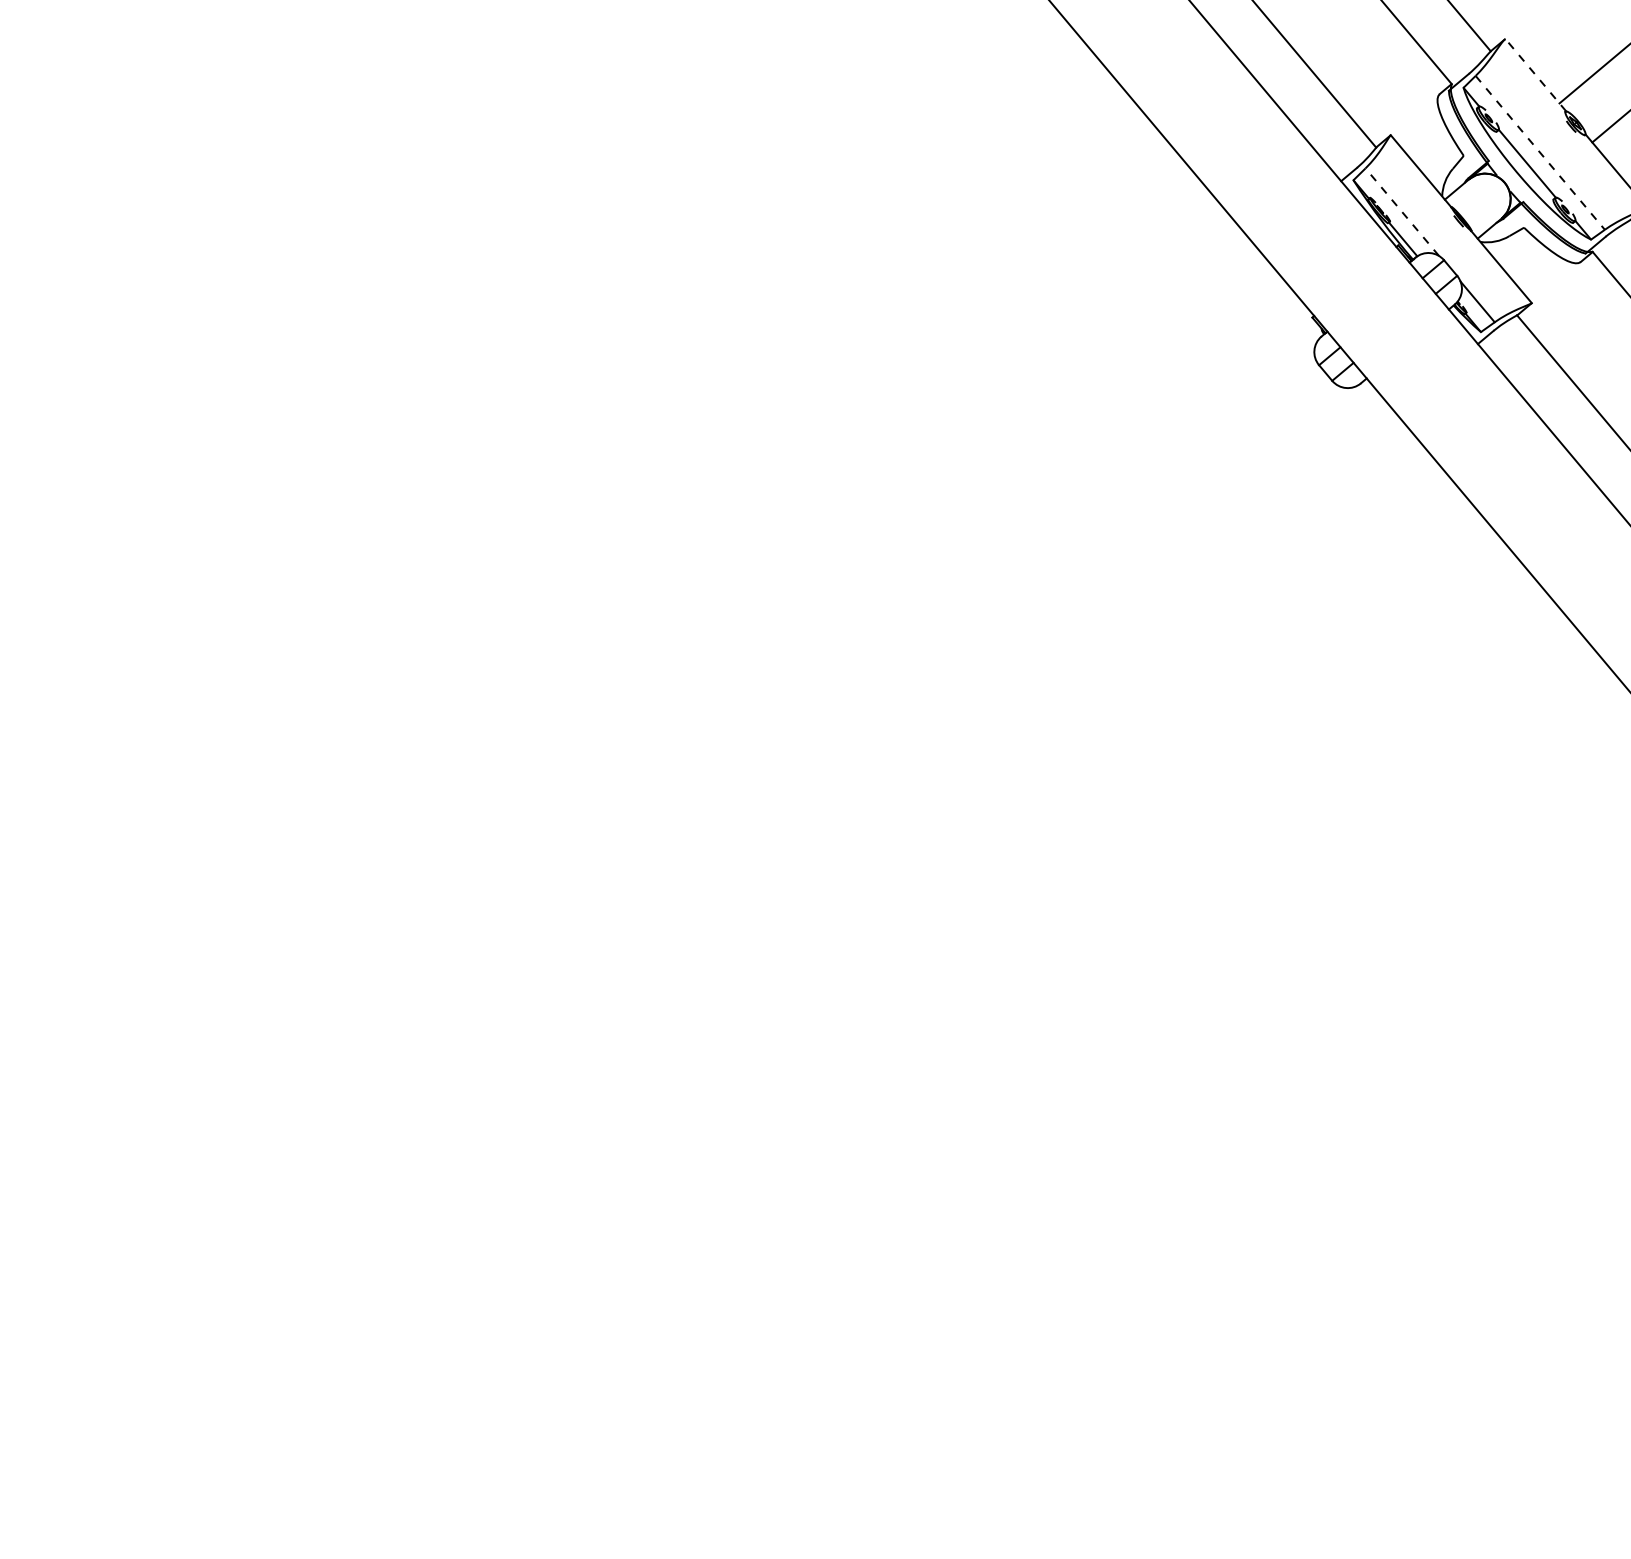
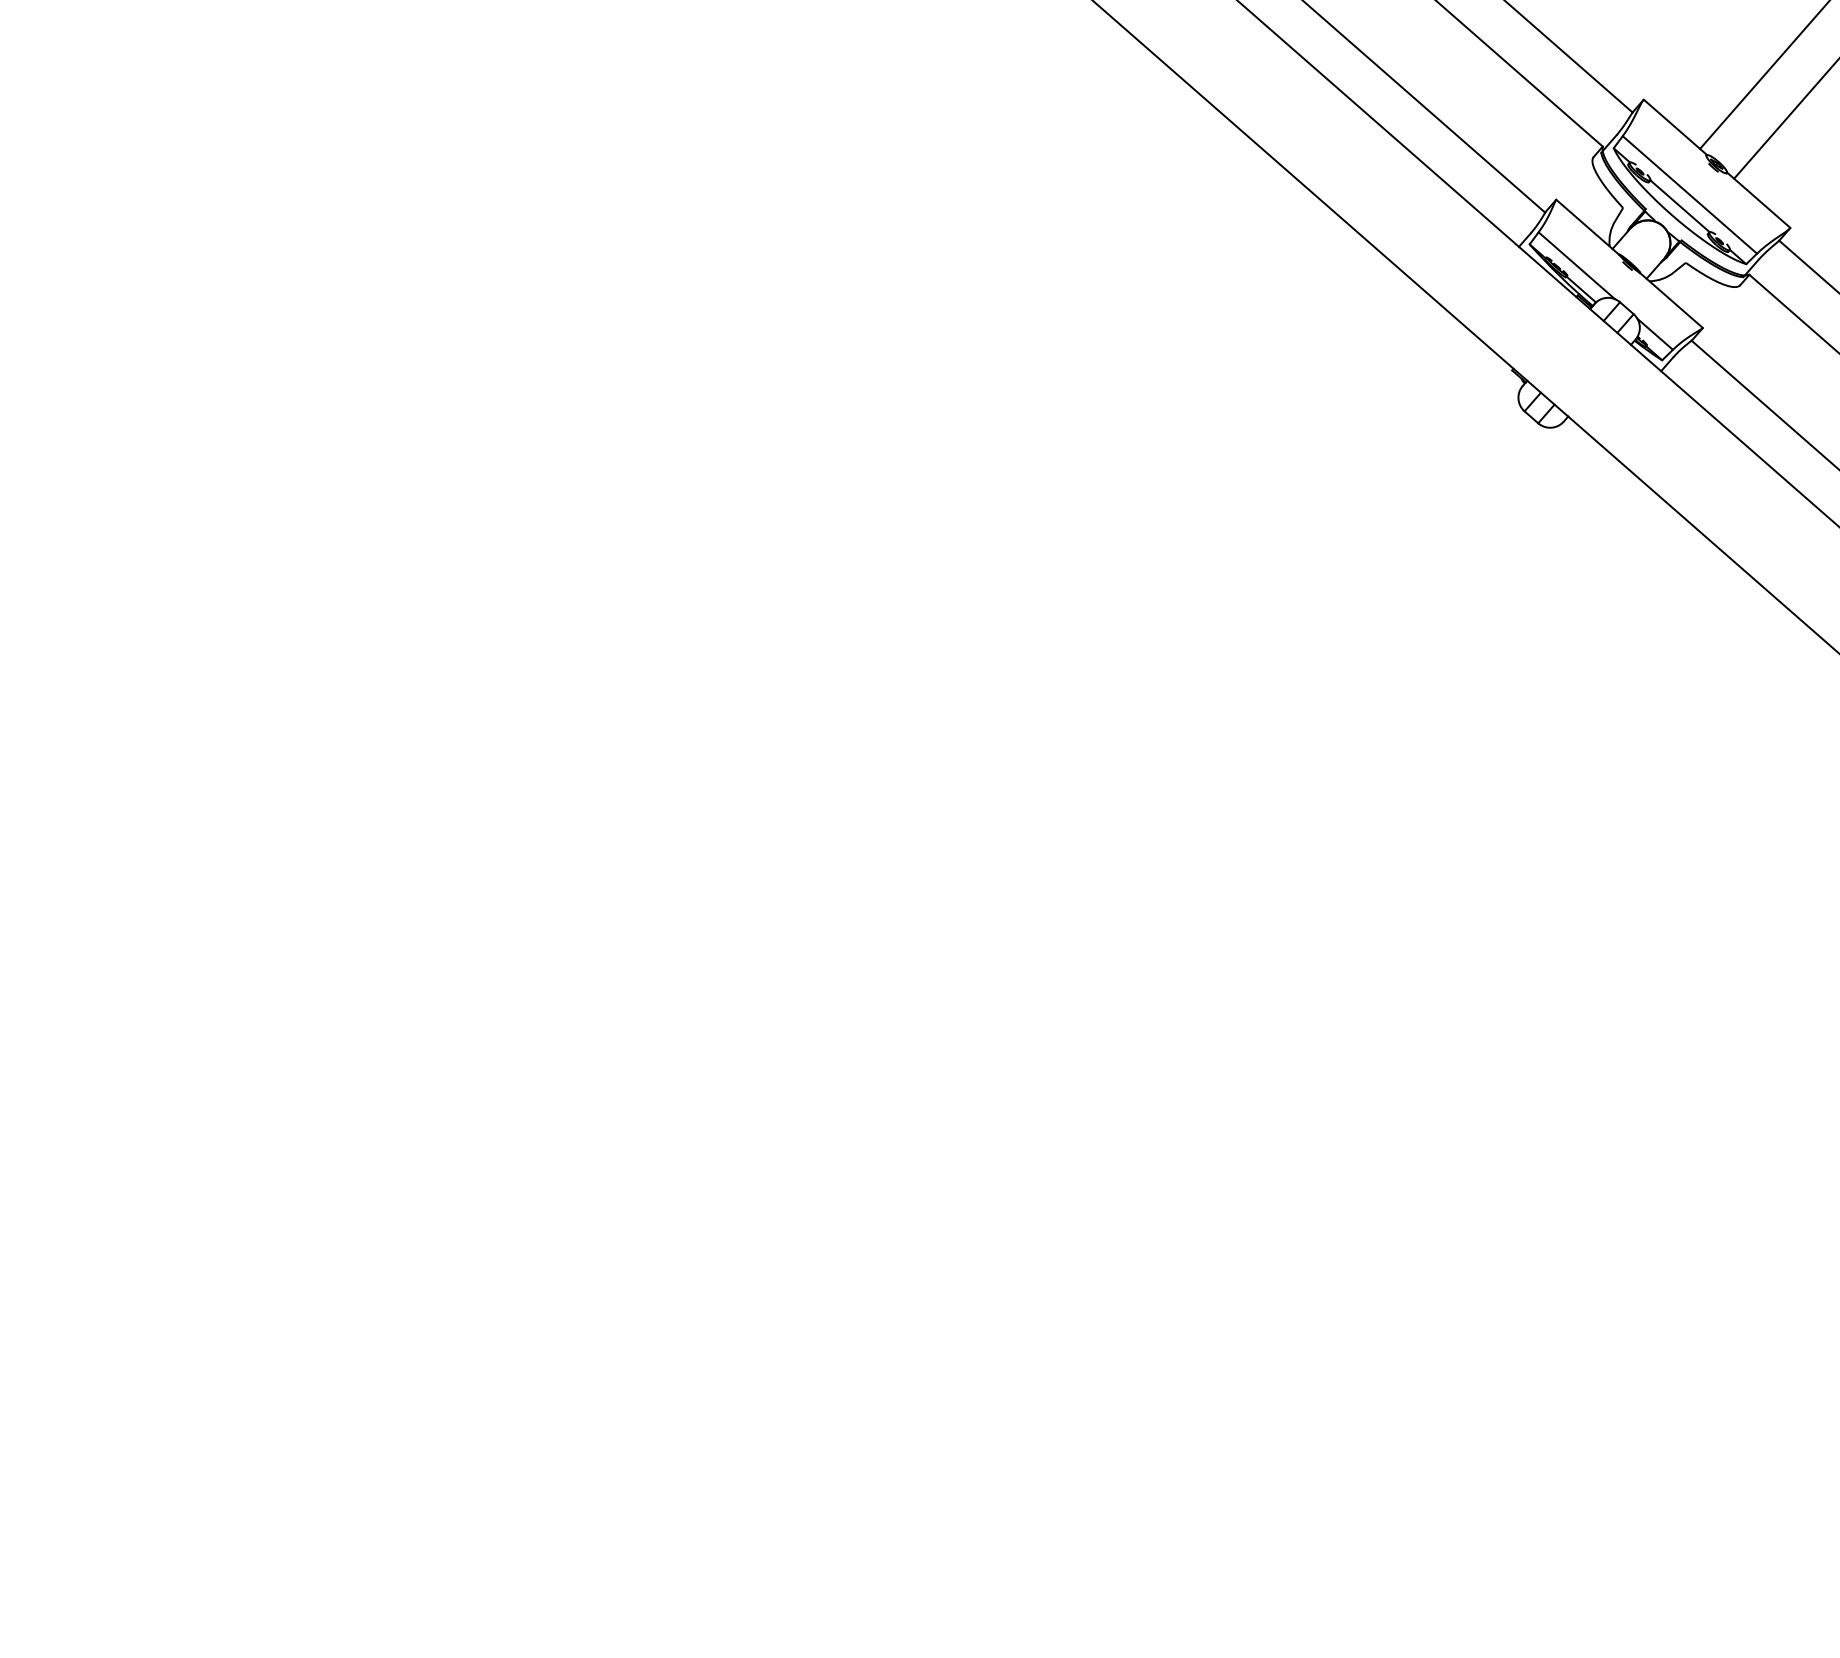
line: (1535, 75) -> (1675, 127), dashed -> solid
line: (1540, 153) -> (1690, 195), dashed -> solid
line: (1401, 211) -> (1576, 265), dashed -> solid

